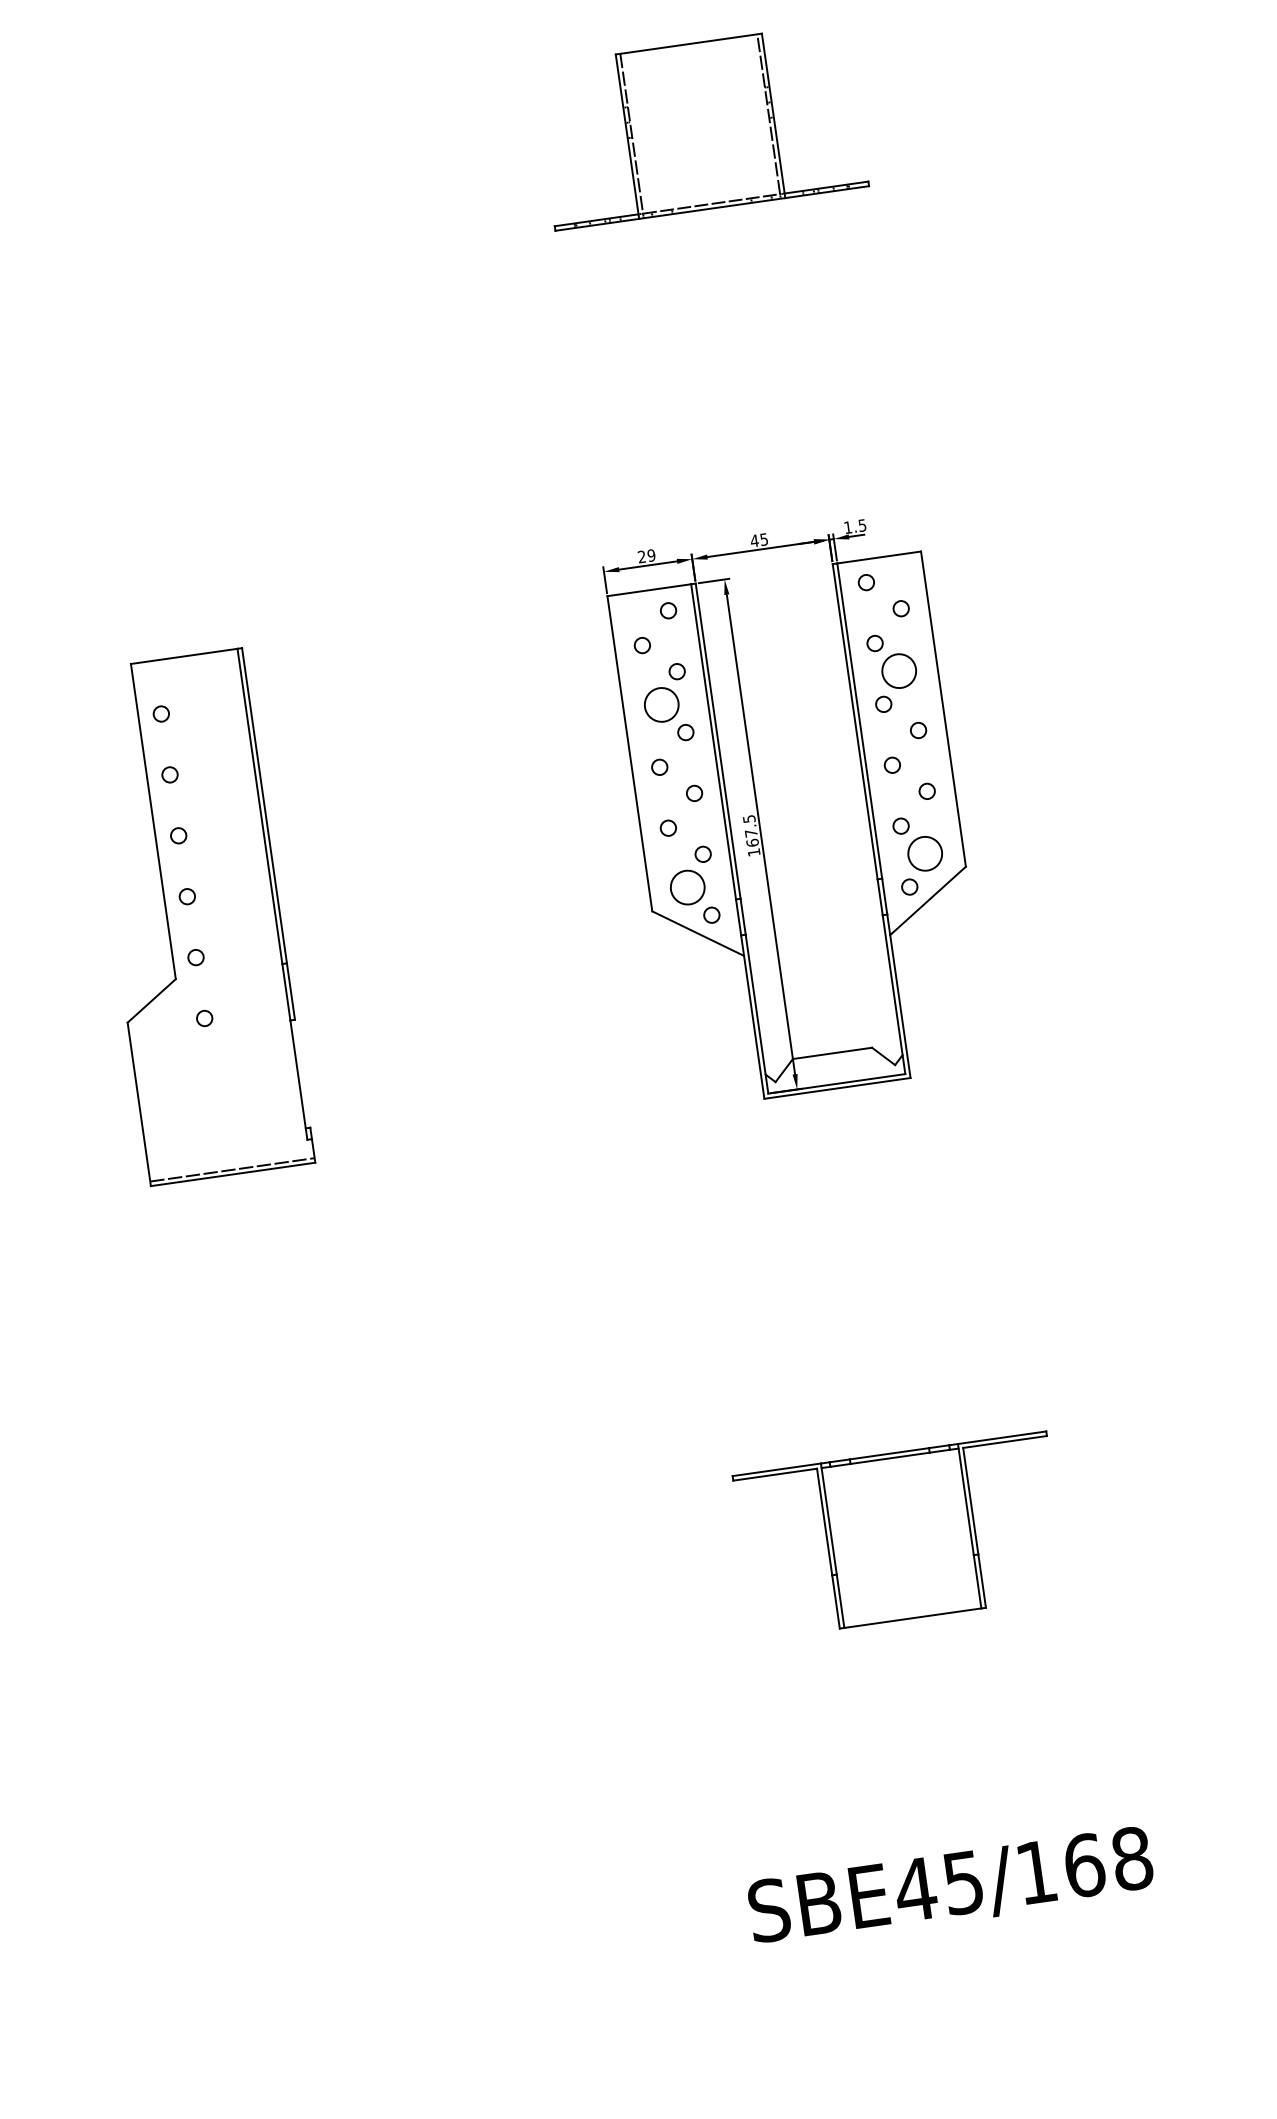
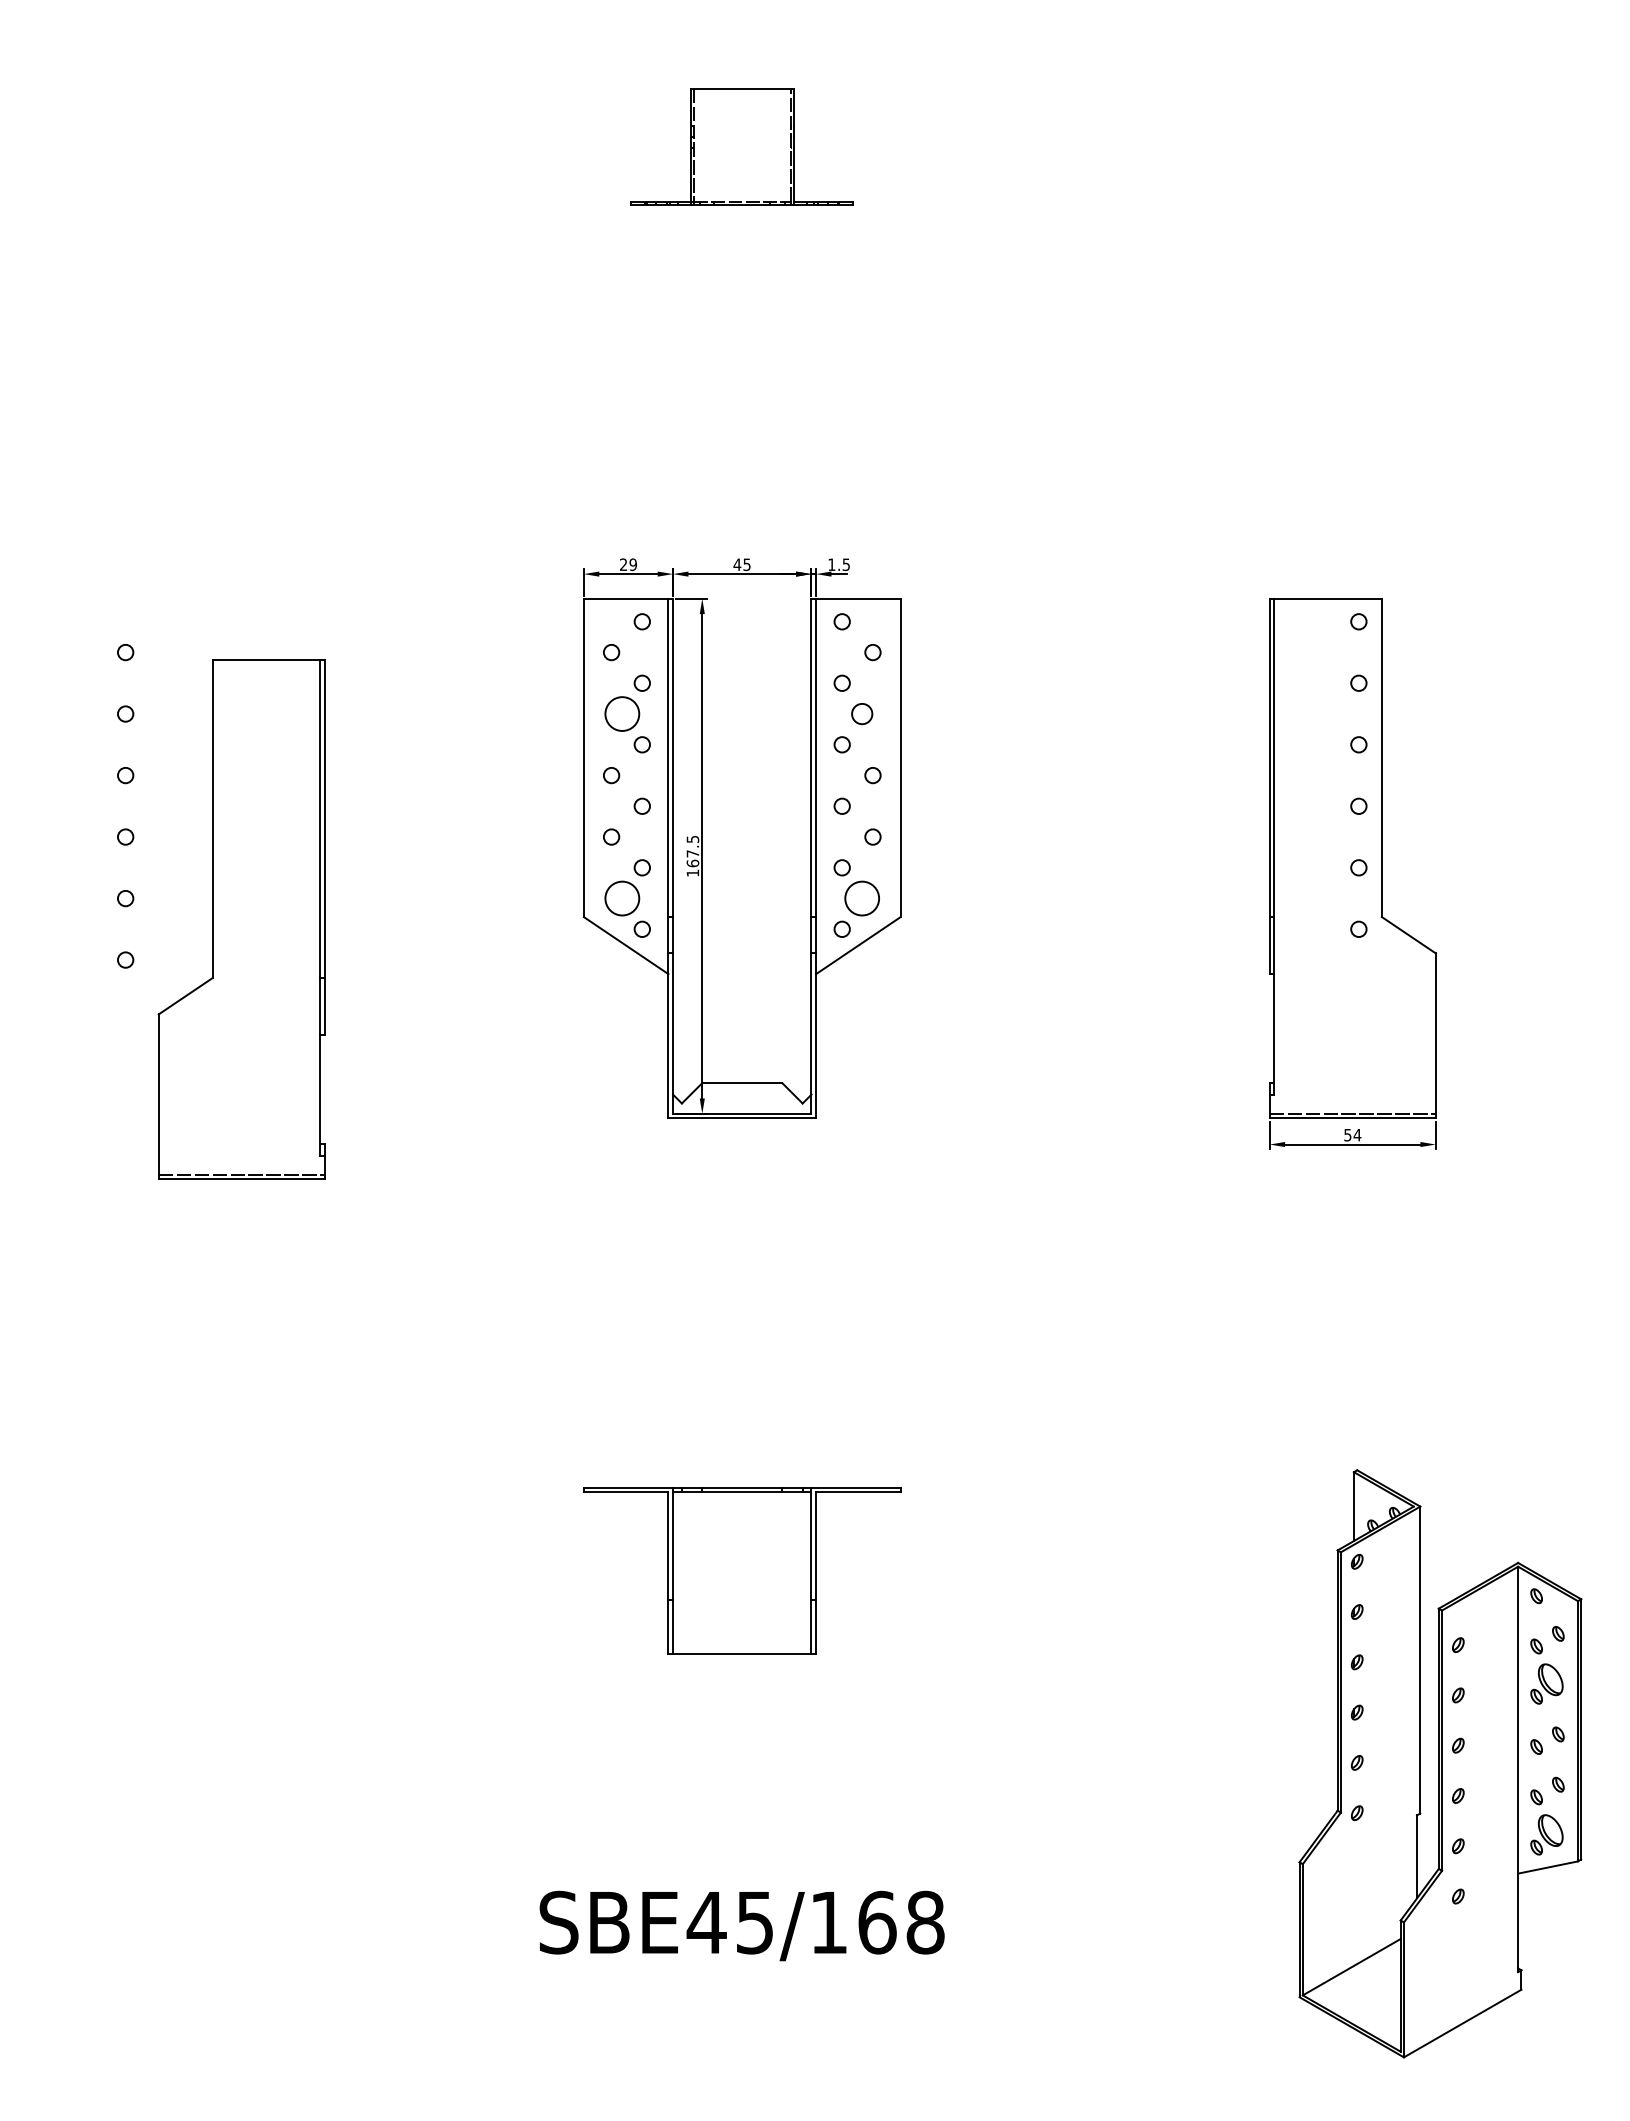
part: (700, 126) -> (742, 146), size x0.7
circle: (899, 670) -> (862, 713), size x0.6
part: (196, 917) -> (241, 919), moved

